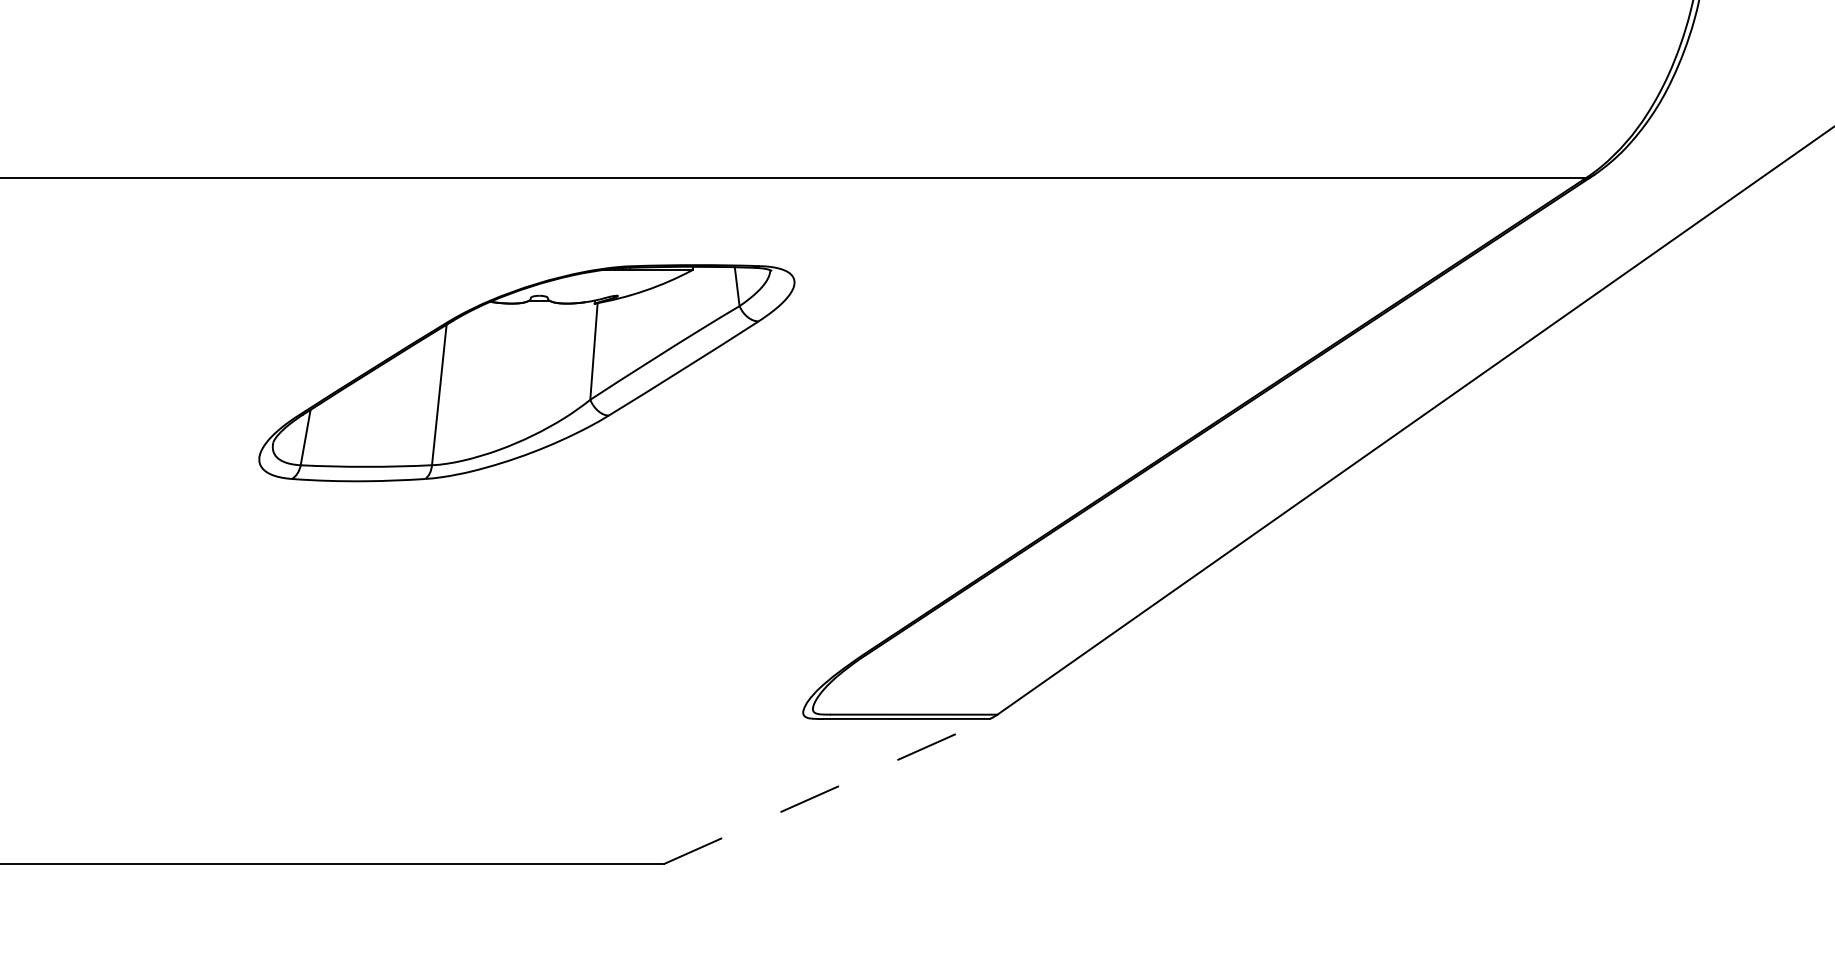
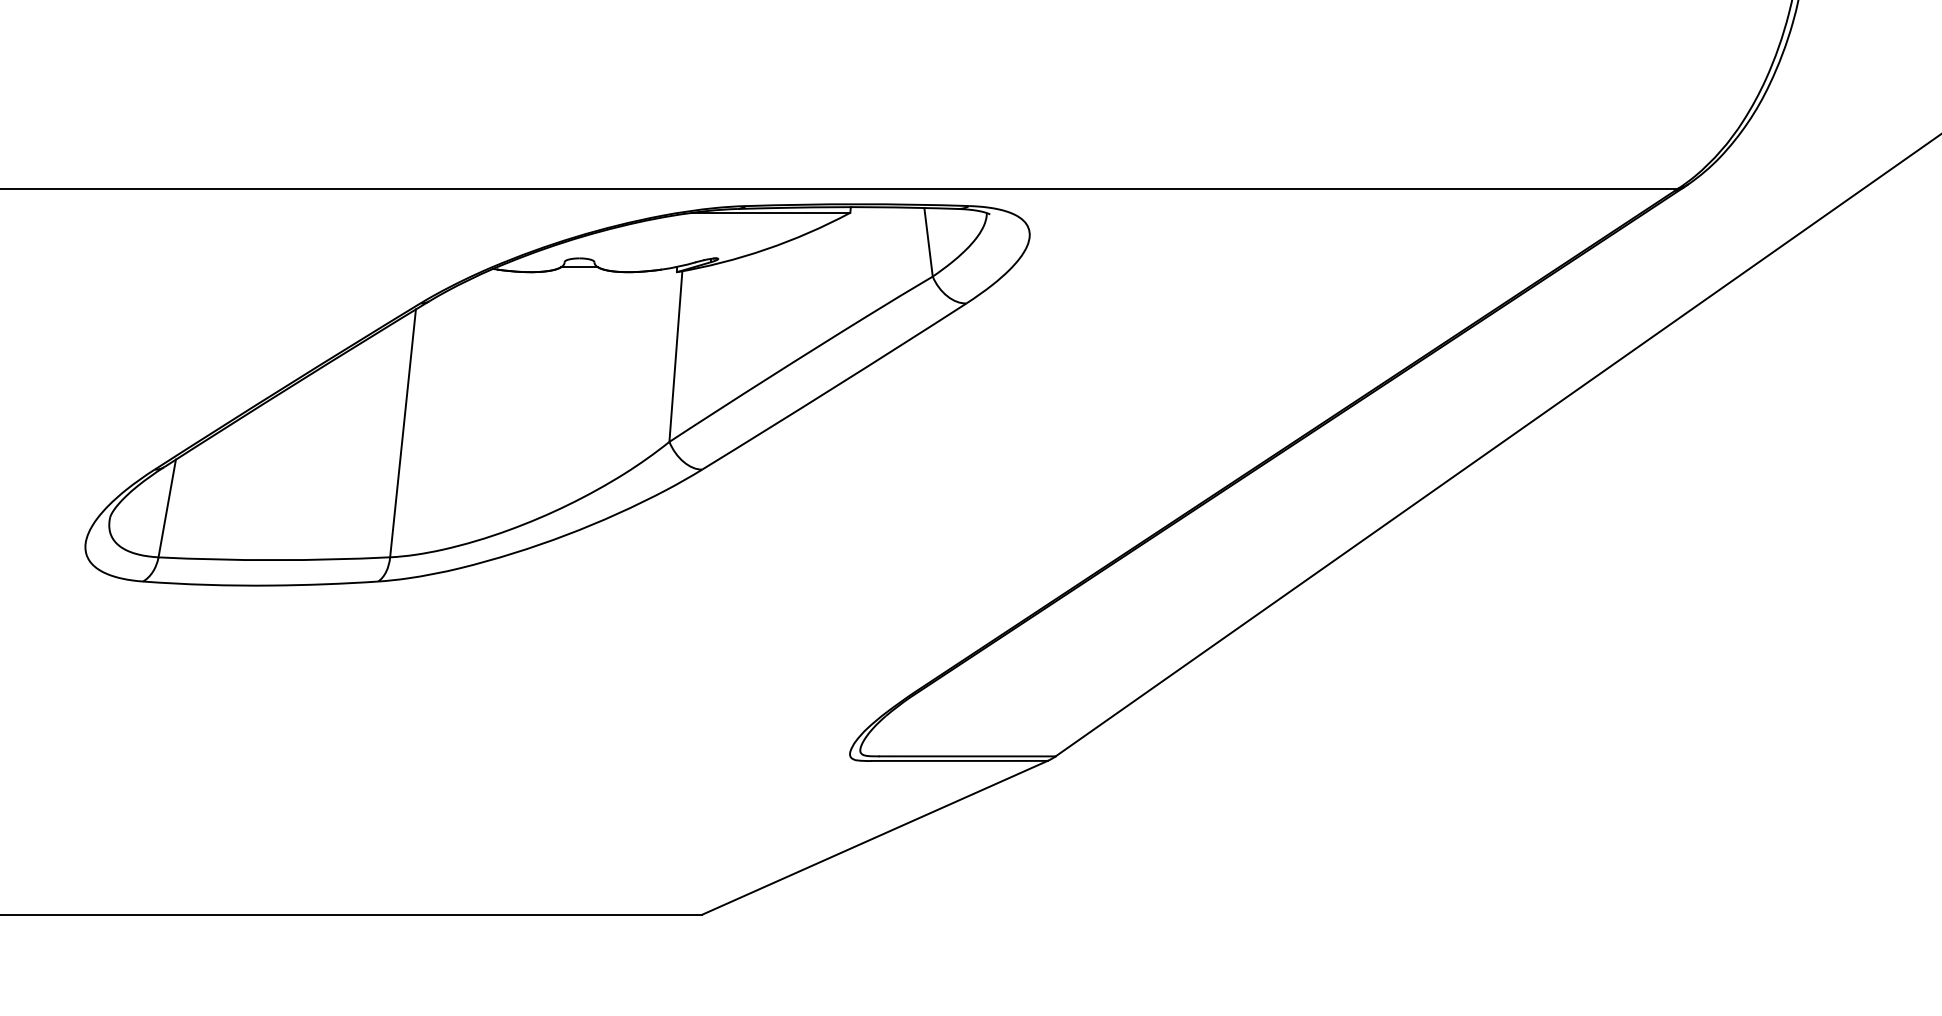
part: (526, 372) -> (557, 394), size x1.67
line: (827, 791) -> (875, 837), dashed -> solid

